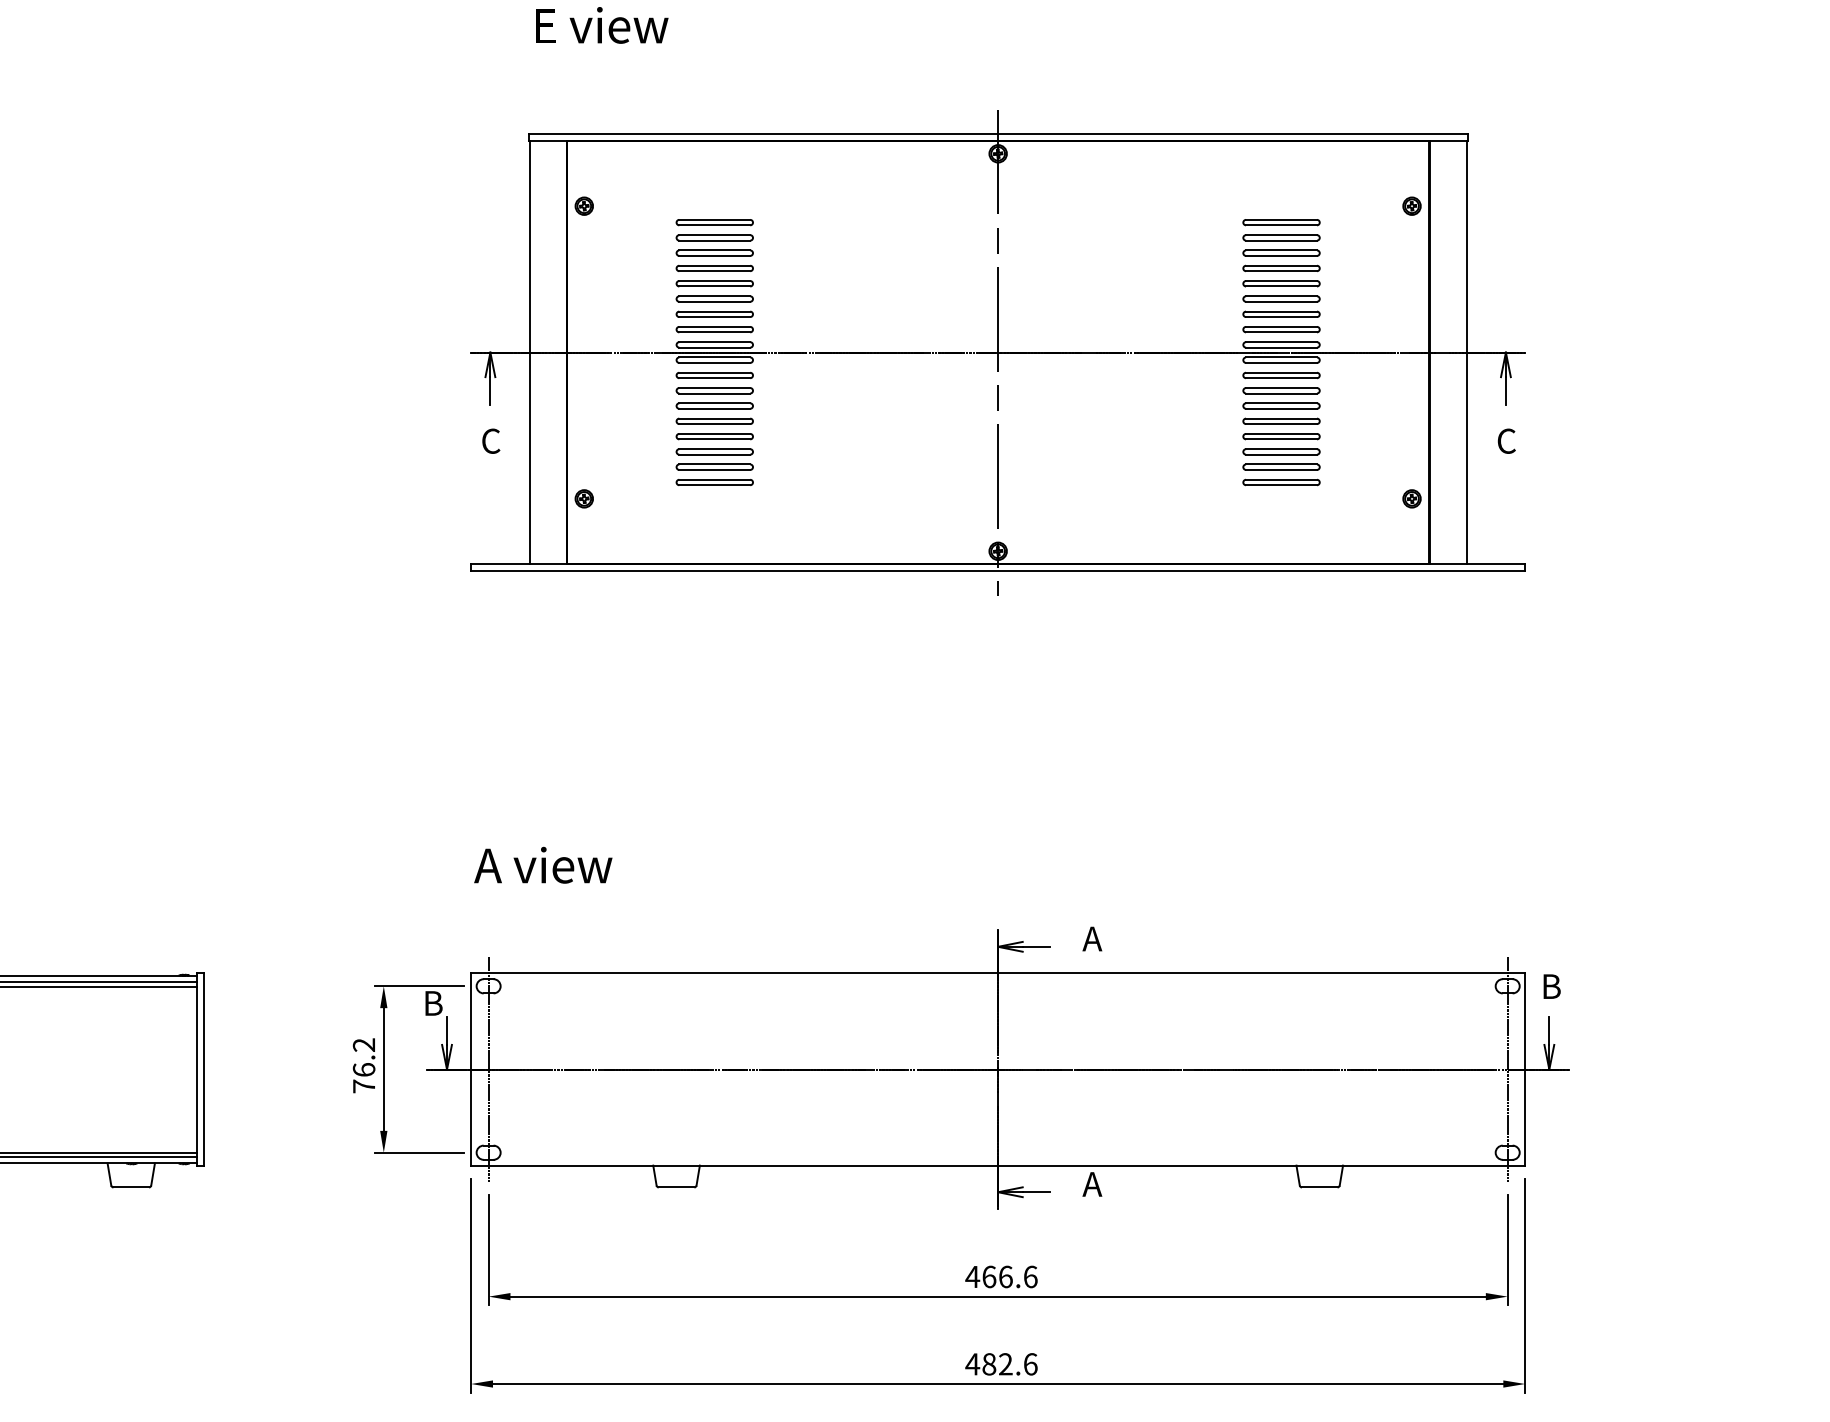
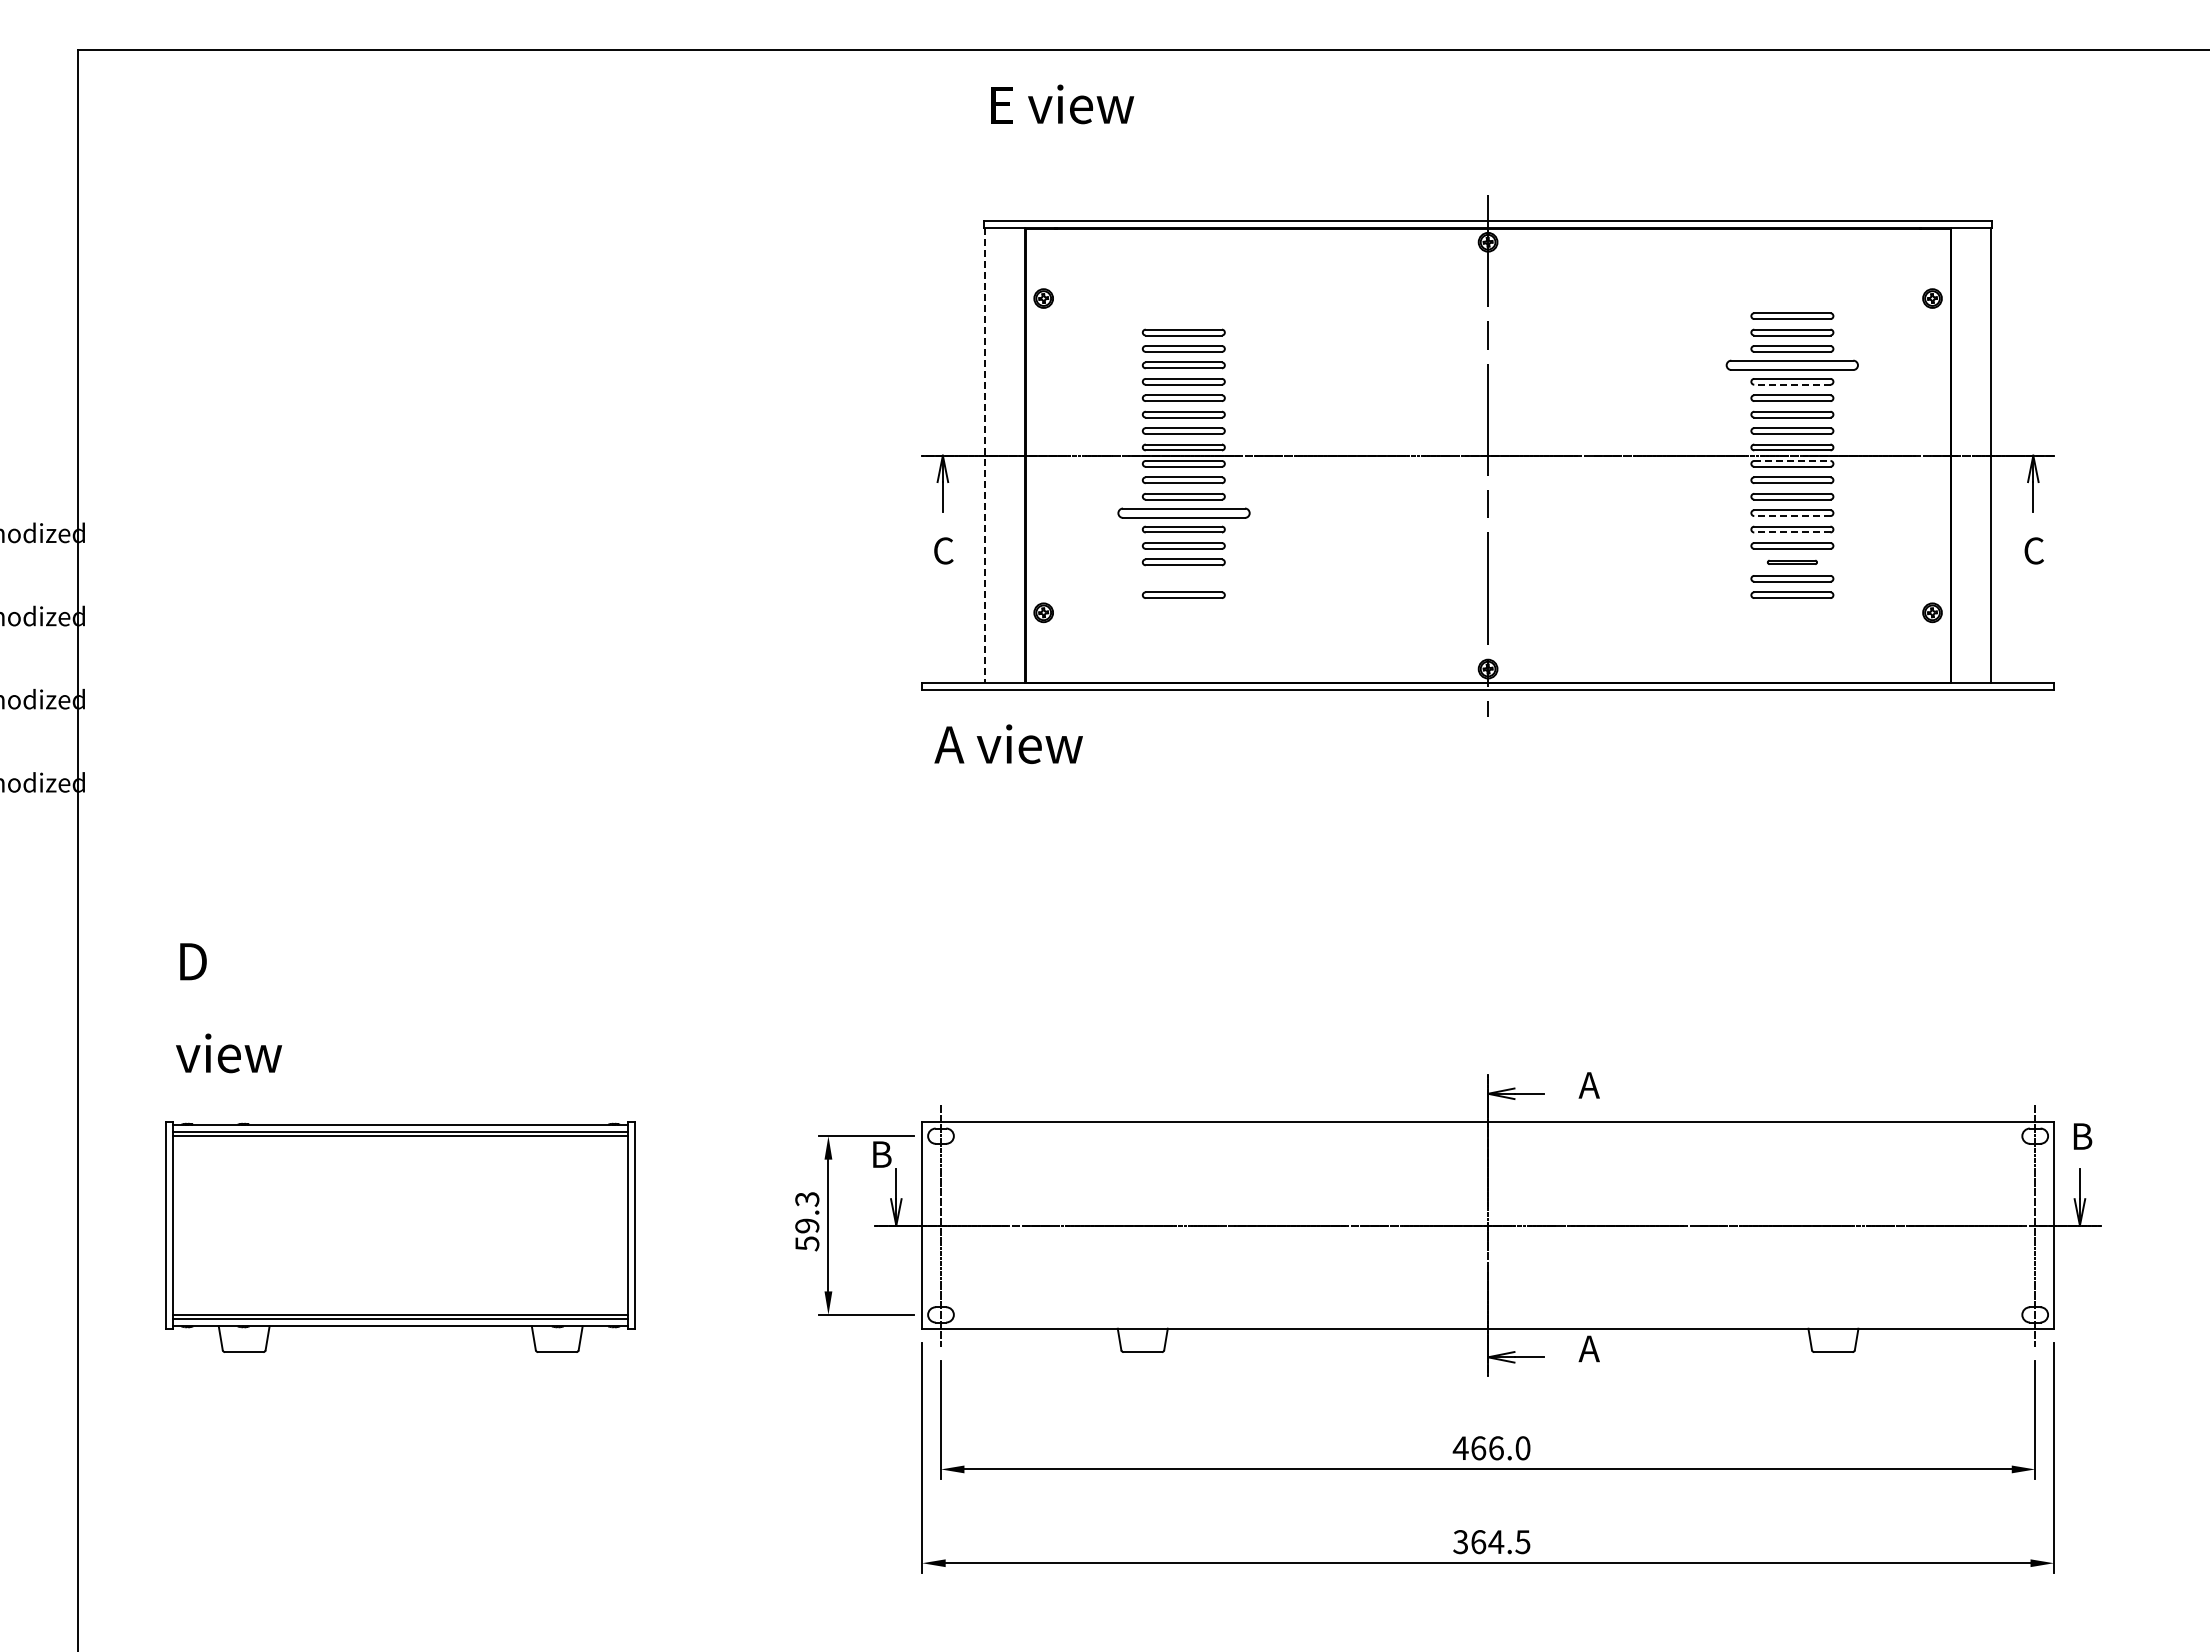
part: (714, 222) -> (1183, 315), removed
part: (1281, 268) -> (1792, 365), size x1.6
line: (1280, 286) -> (1791, 384), solid -> dashed
line: (530, 353) -> (985, 456), solid -> dashed
line: (1281, 357) -> (1792, 460), solid -> dashed
part: (714, 405) -> (1183, 512), size x1.6
line: (1280, 409) -> (1791, 516), solid -> dashed
line: (1280, 424) -> (1791, 532), solid -> dashed
part: (1281, 452) -> (1792, 562), size x0.6
part: (714, 466) -> (1183, 578), removed
text: (543, 864) -> (1008, 743), moved
text: (364, 1065) -> (807, 1221), 76.2 -> 59.3
text: (1030, 1277) -> (1522, 1448), 466.6 -> 466.0
text: (1001, 1364) -> (1491, 1542), 482.6 -> 364.5

